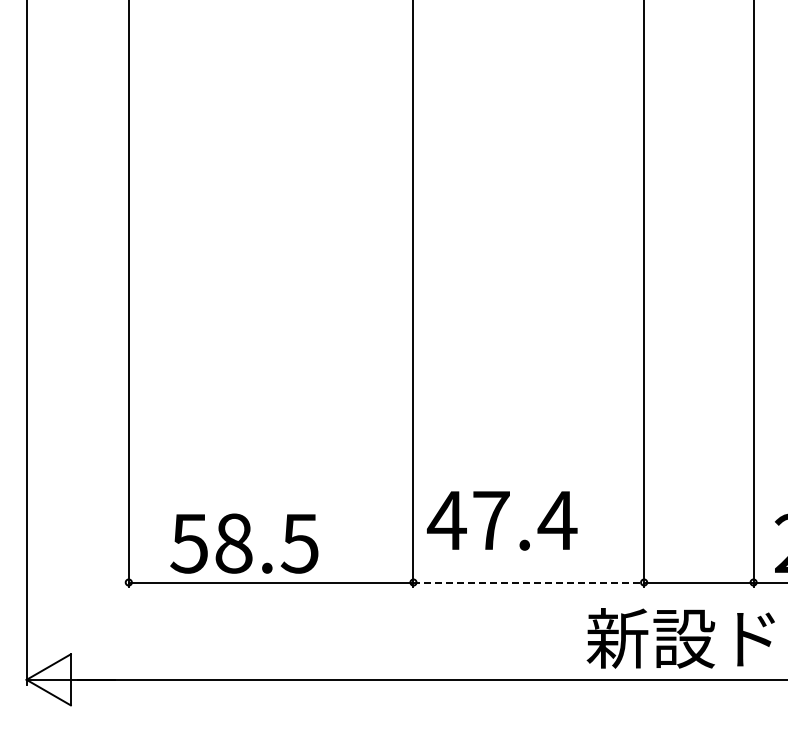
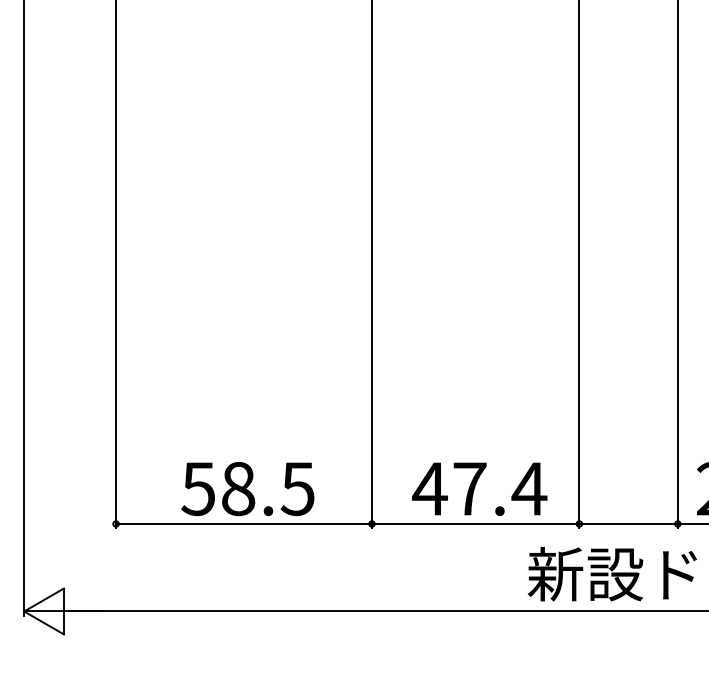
text: (502, 520) -> (479, 488), moved
text: (244, 543) -> (247, 488), moved
line: (529, 582) -> (476, 523), dashed -> solid

